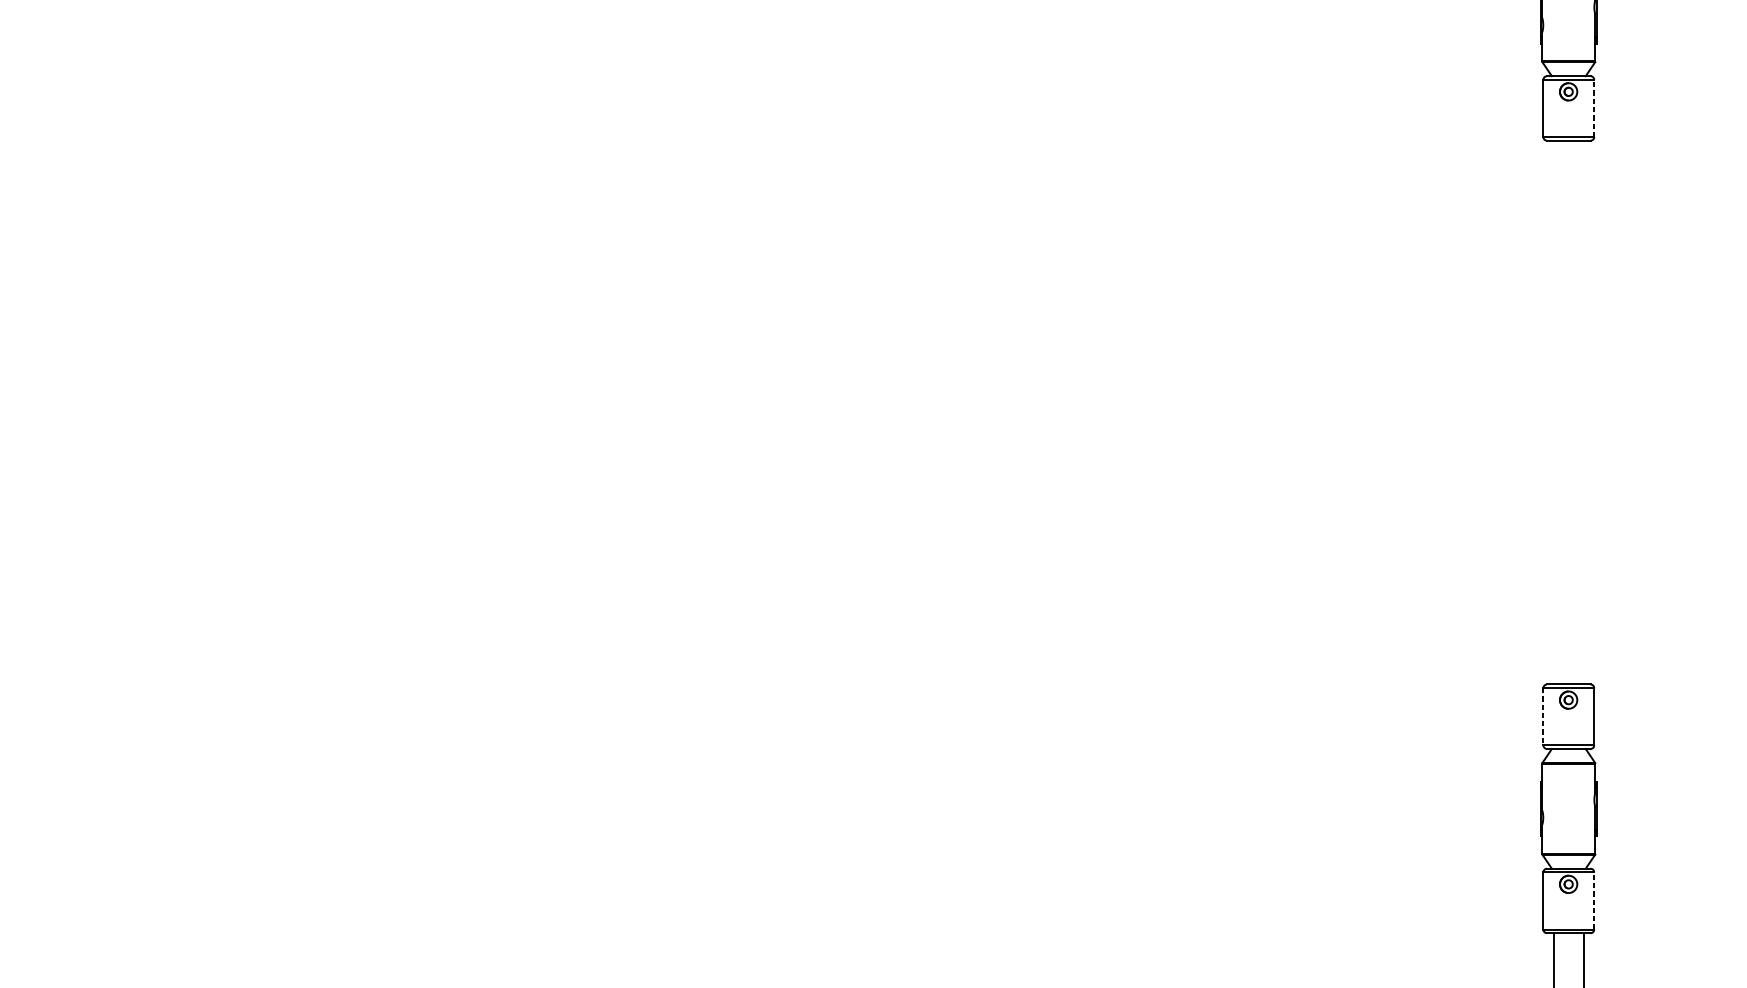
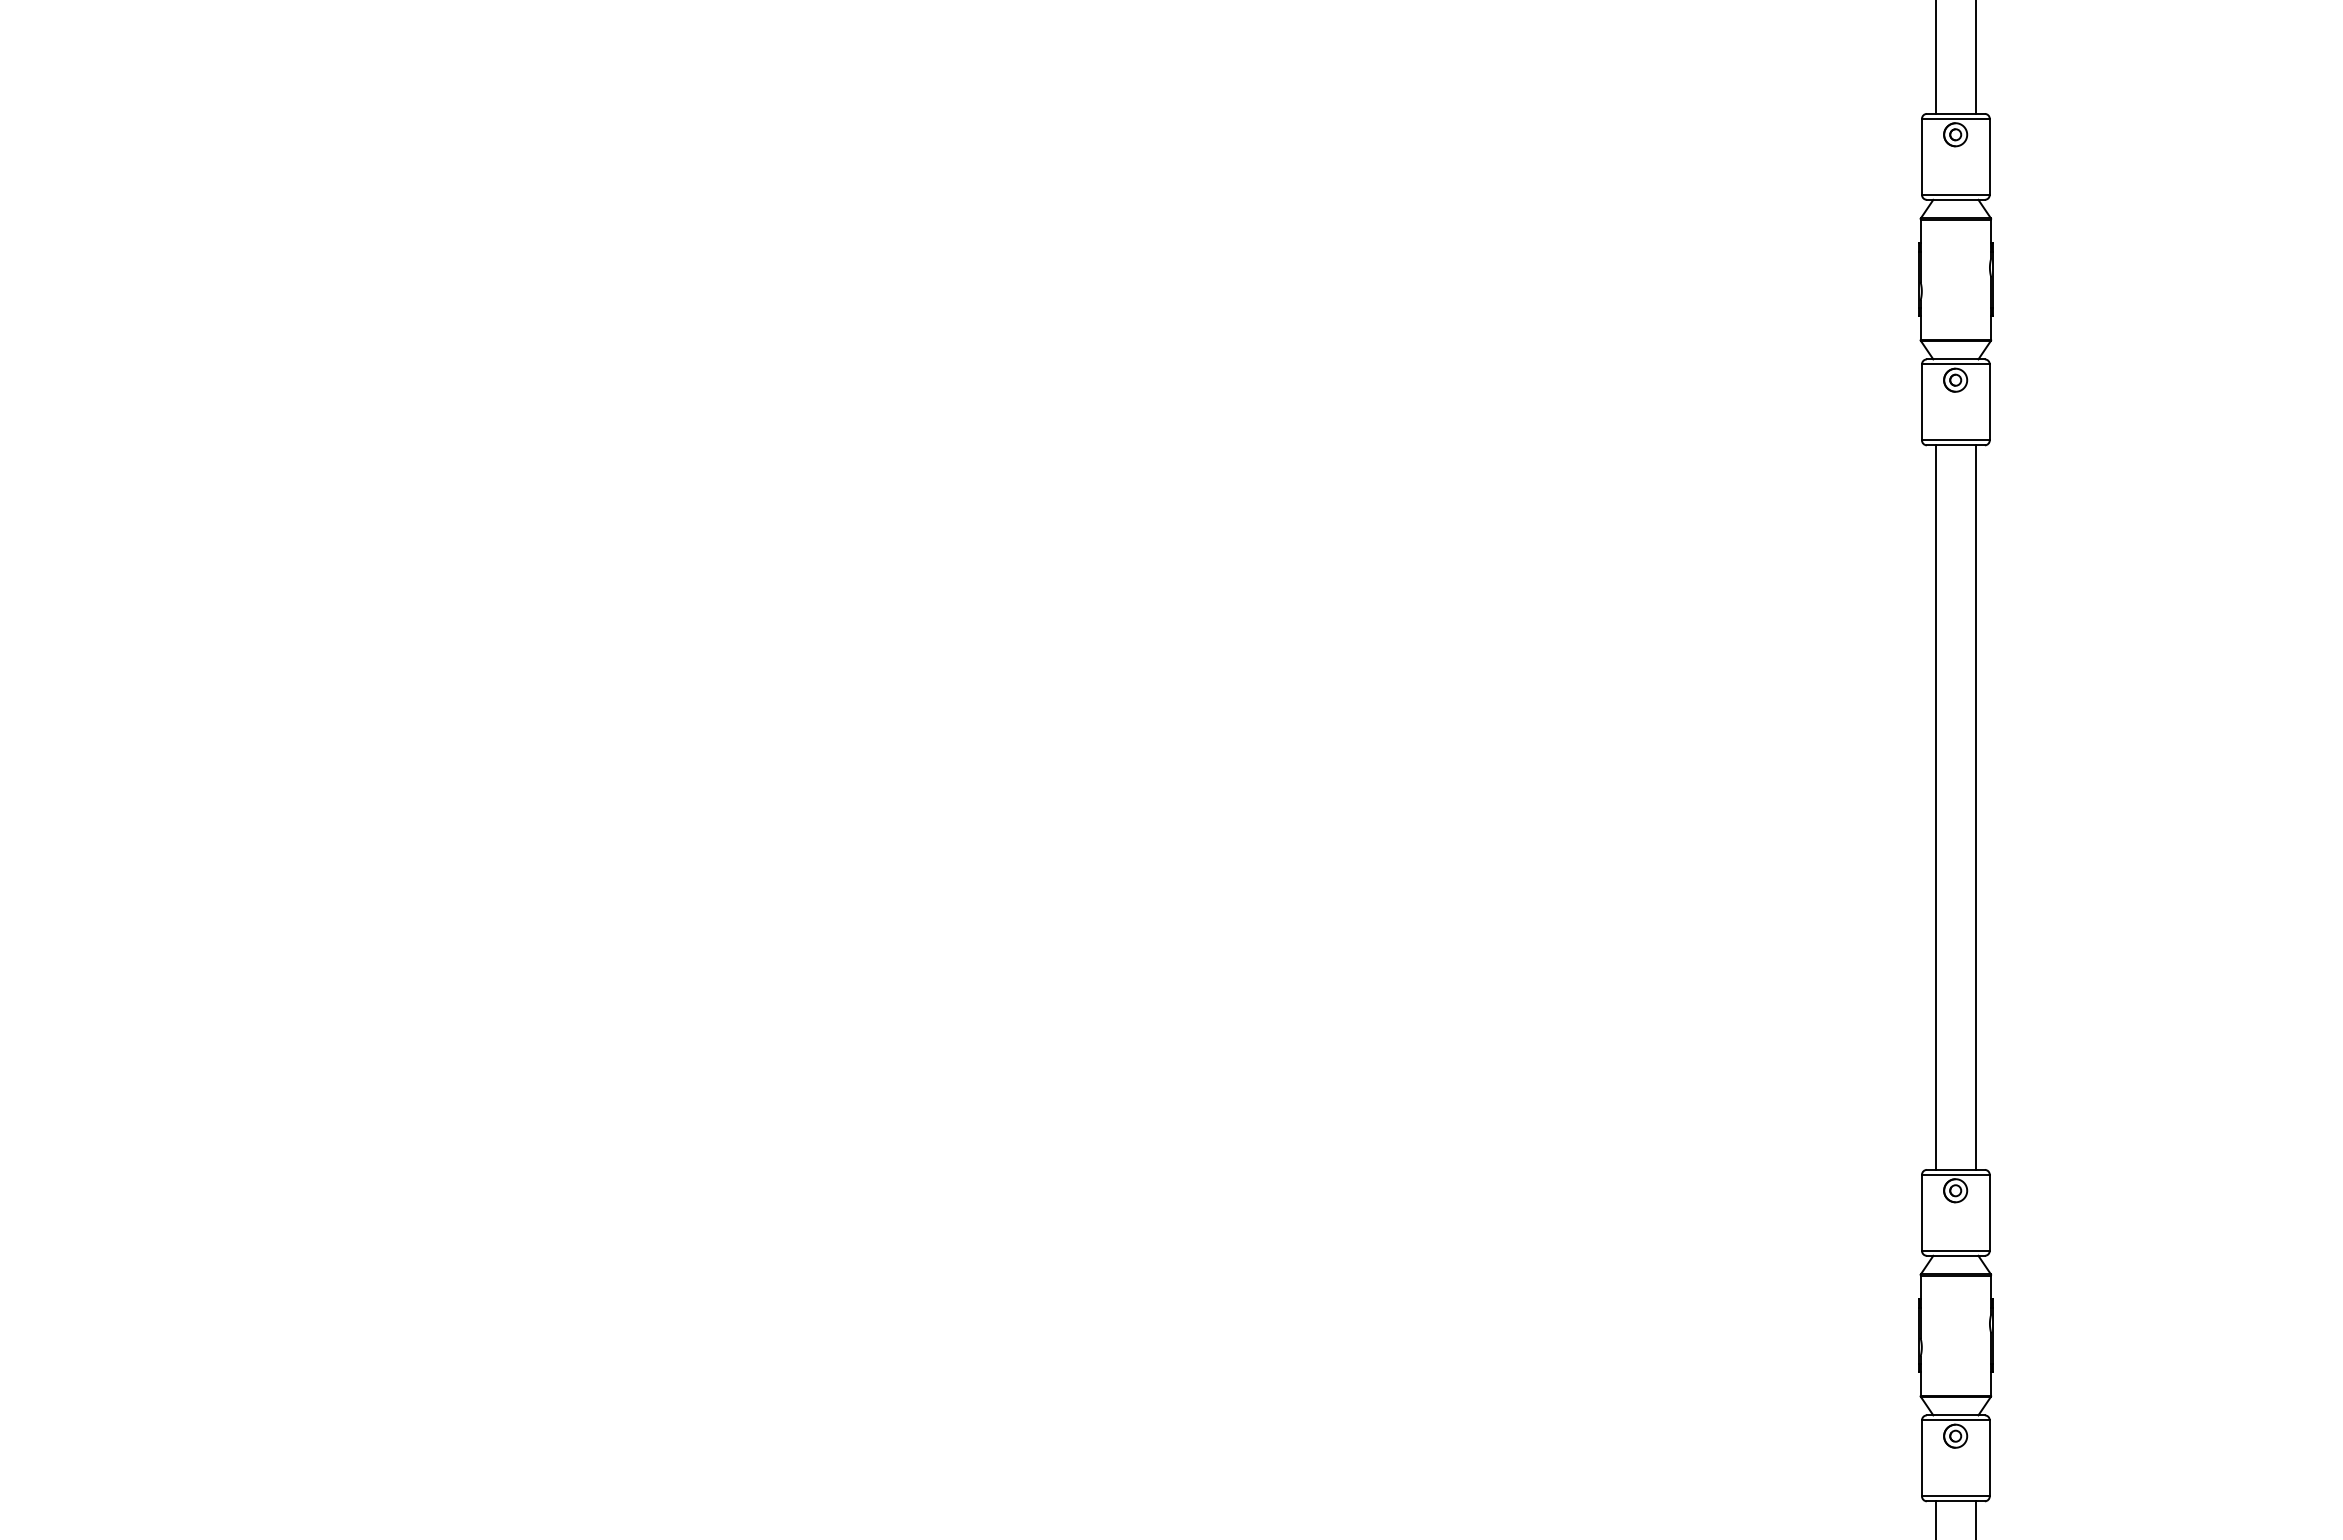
line: (1594, 107) -> (1989, 401), dashed -> solid
line: (1554, 412) -> (1936, 807), added
line: (1583, 412) -> (1975, 807), added
line: (1543, 717) -> (1922, 1213), dashed -> solid
line: (1594, 900) -> (1989, 1457), dashed -> solid

